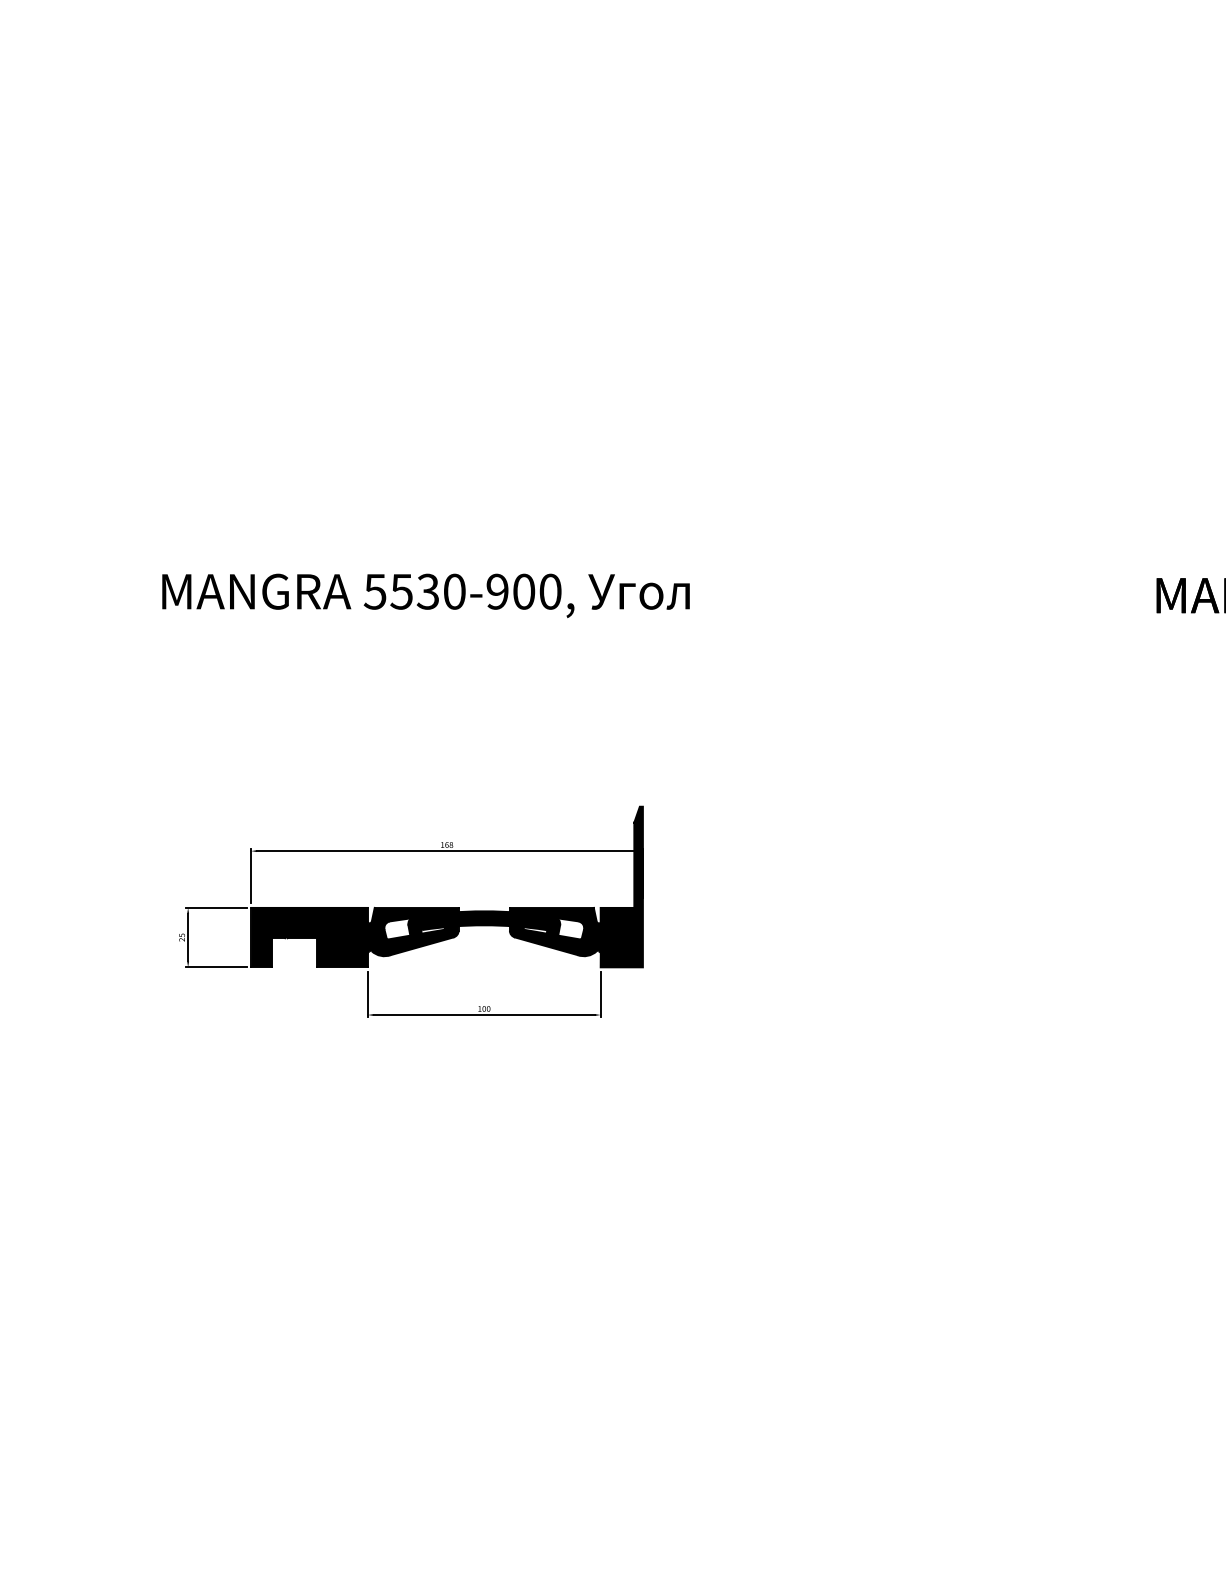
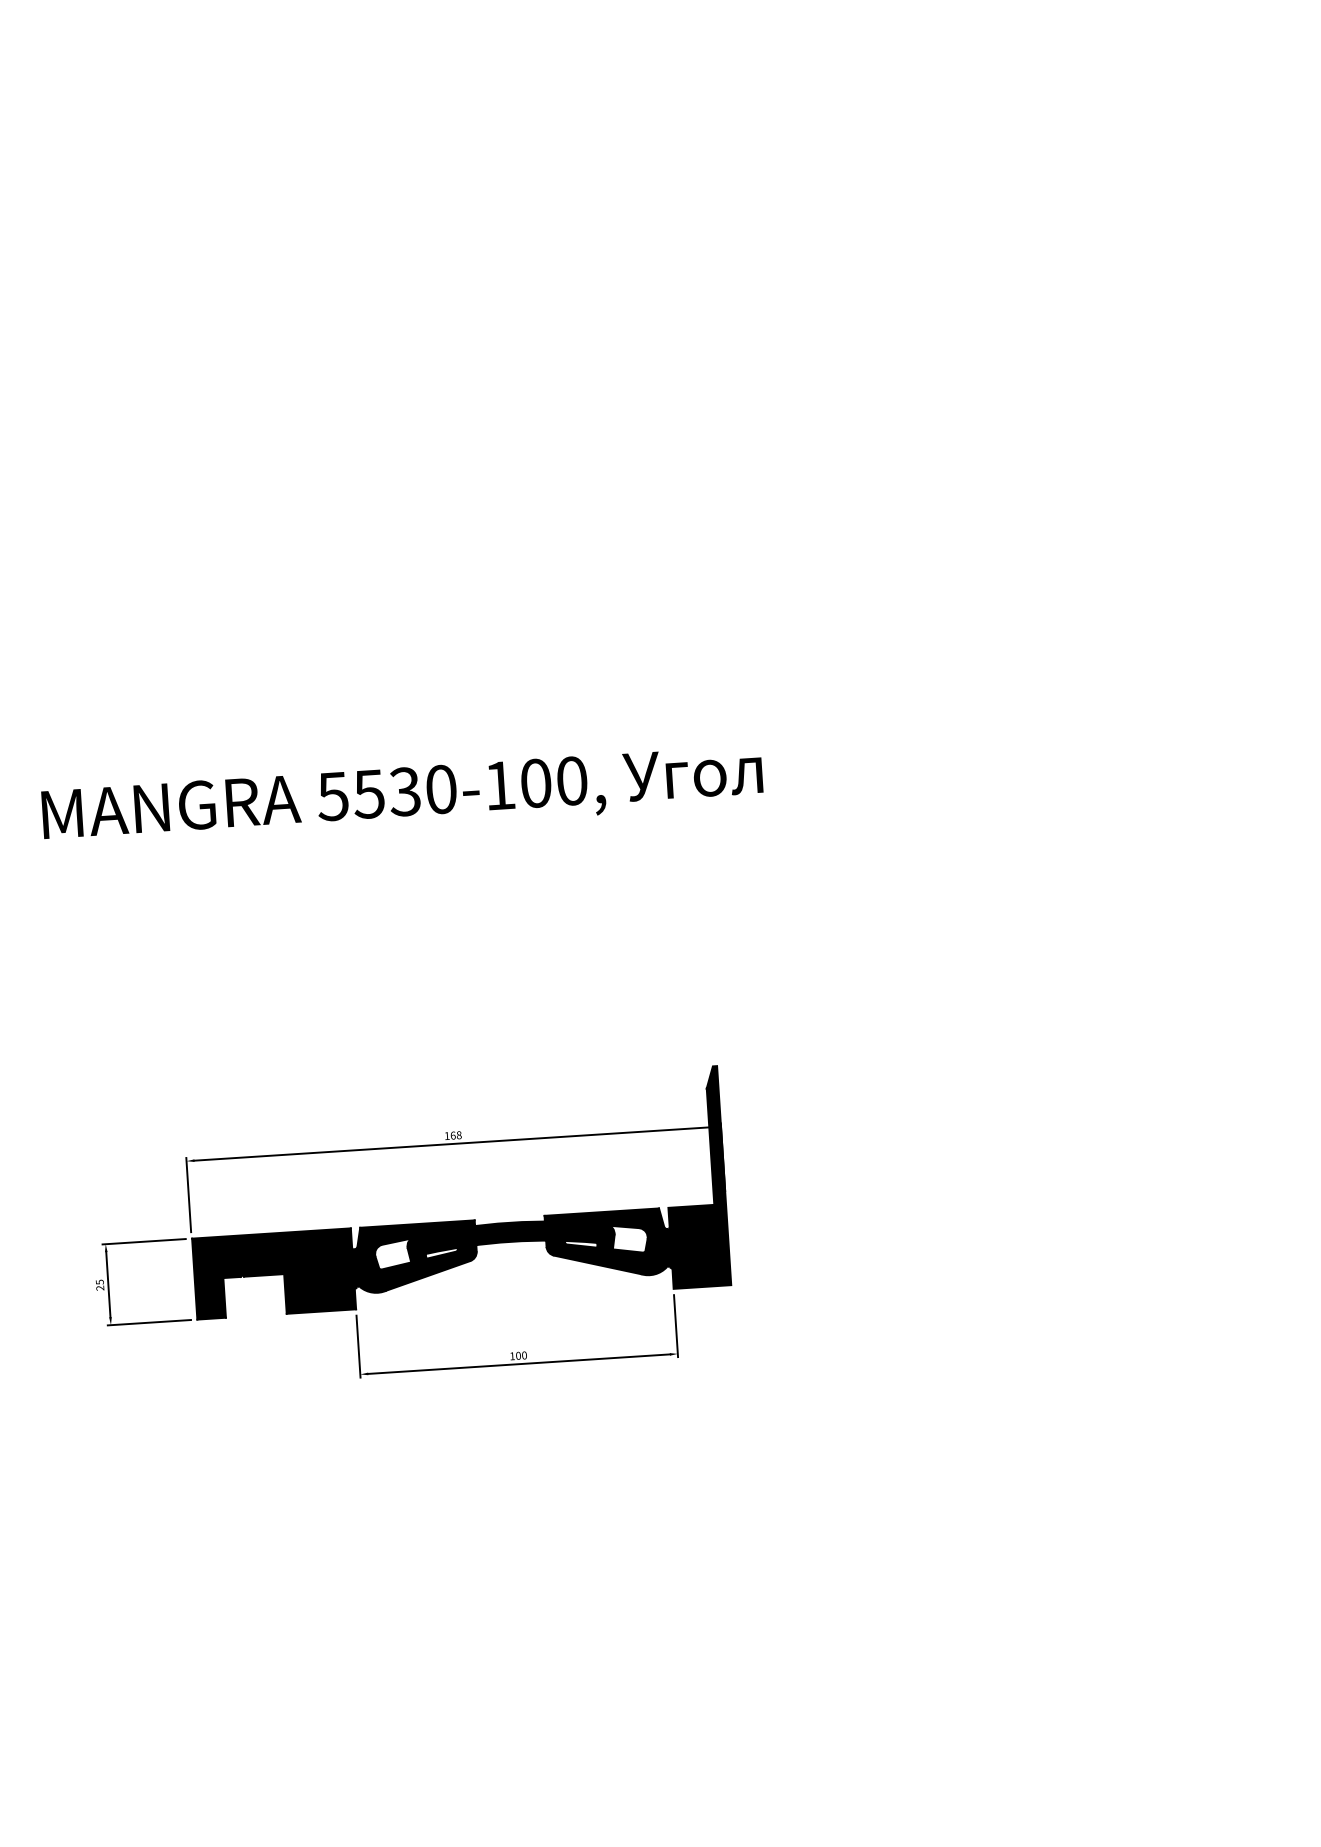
text: (497, 591) -> (499, 785), 5530-900, -> 5530-100,

